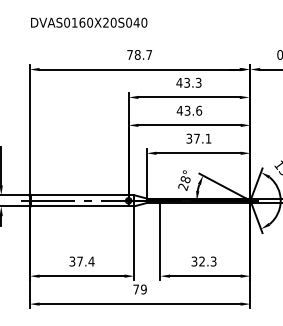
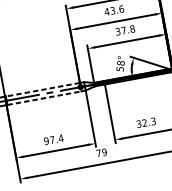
text: (208, 138) -> (132, 28), 37.1 -> 37.8
text: (183, 186) -> (120, 68), 28° -> 58°
line: (79, 195) -> (42, 90), solid -> dashed
line: (79, 206) -> (44, 98), solid -> dashed
text: (72, 261) -> (46, 140), 37.4 -> 97.4

